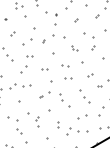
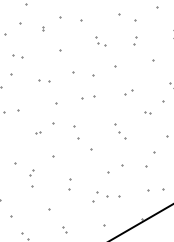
part: (65, 65) -> (84, 73), size x1.6
part: (84, 96) -> (119, 131), size x0.6
part: (77, 131) -> (106, 196), size x0.7

